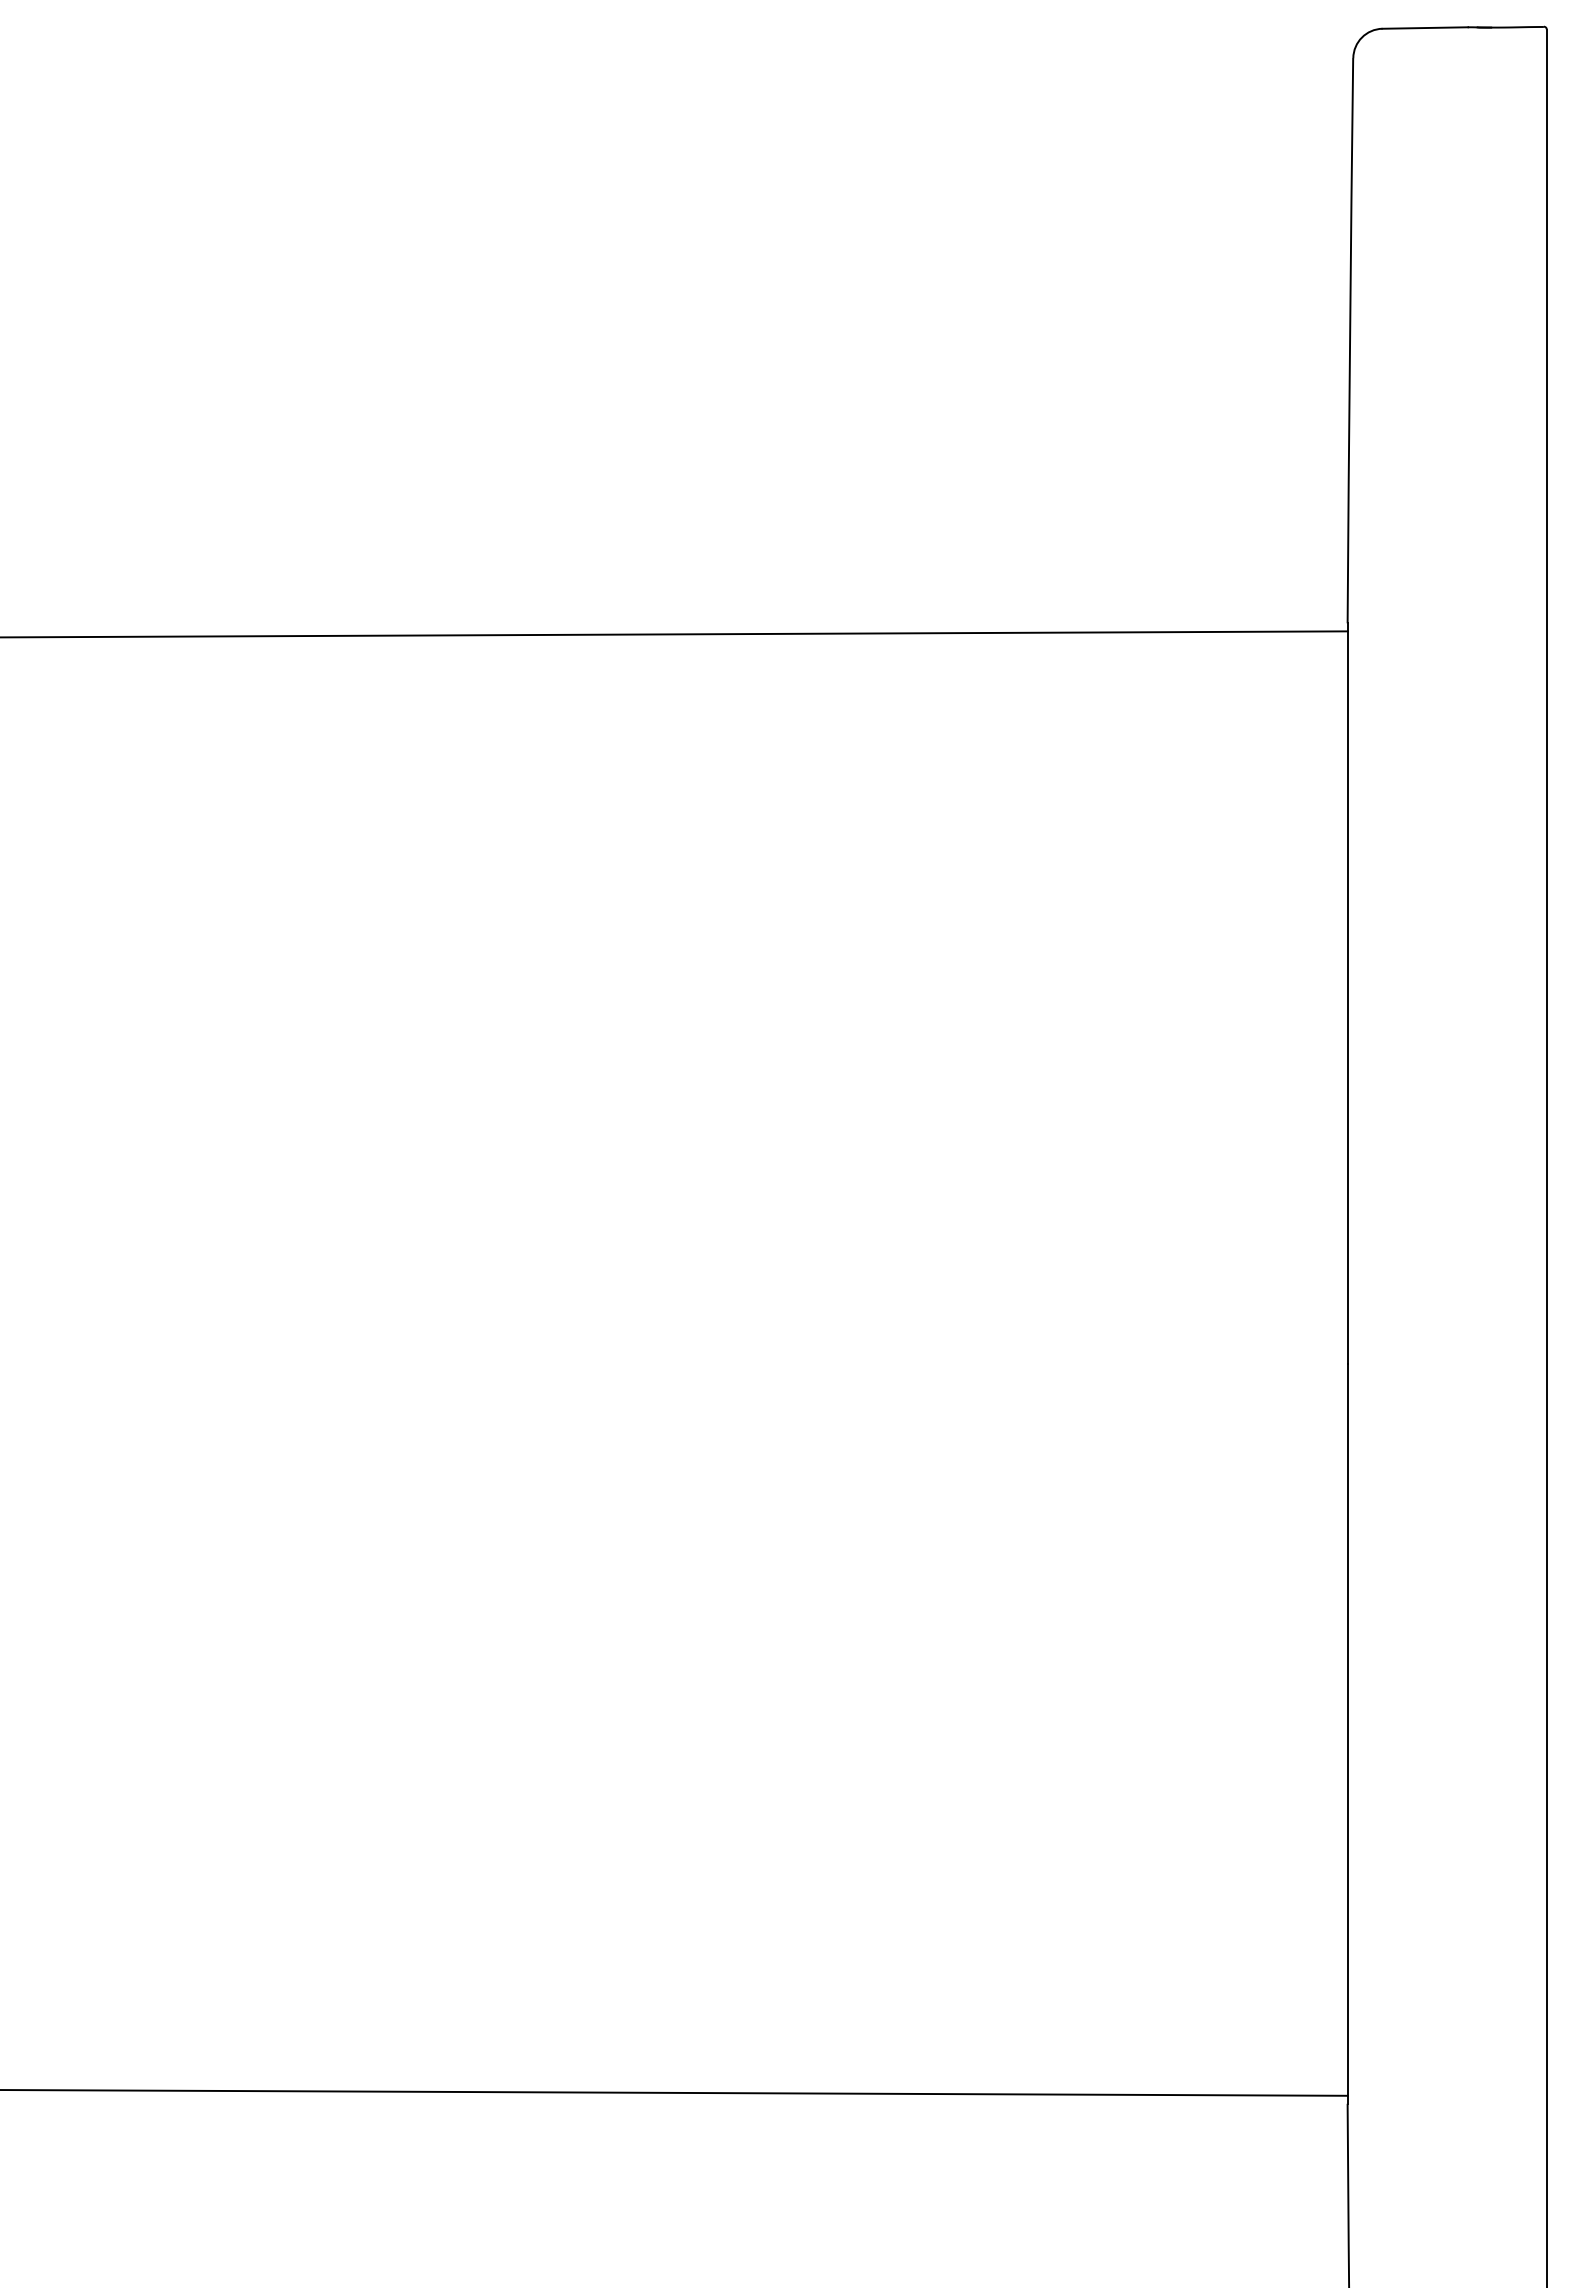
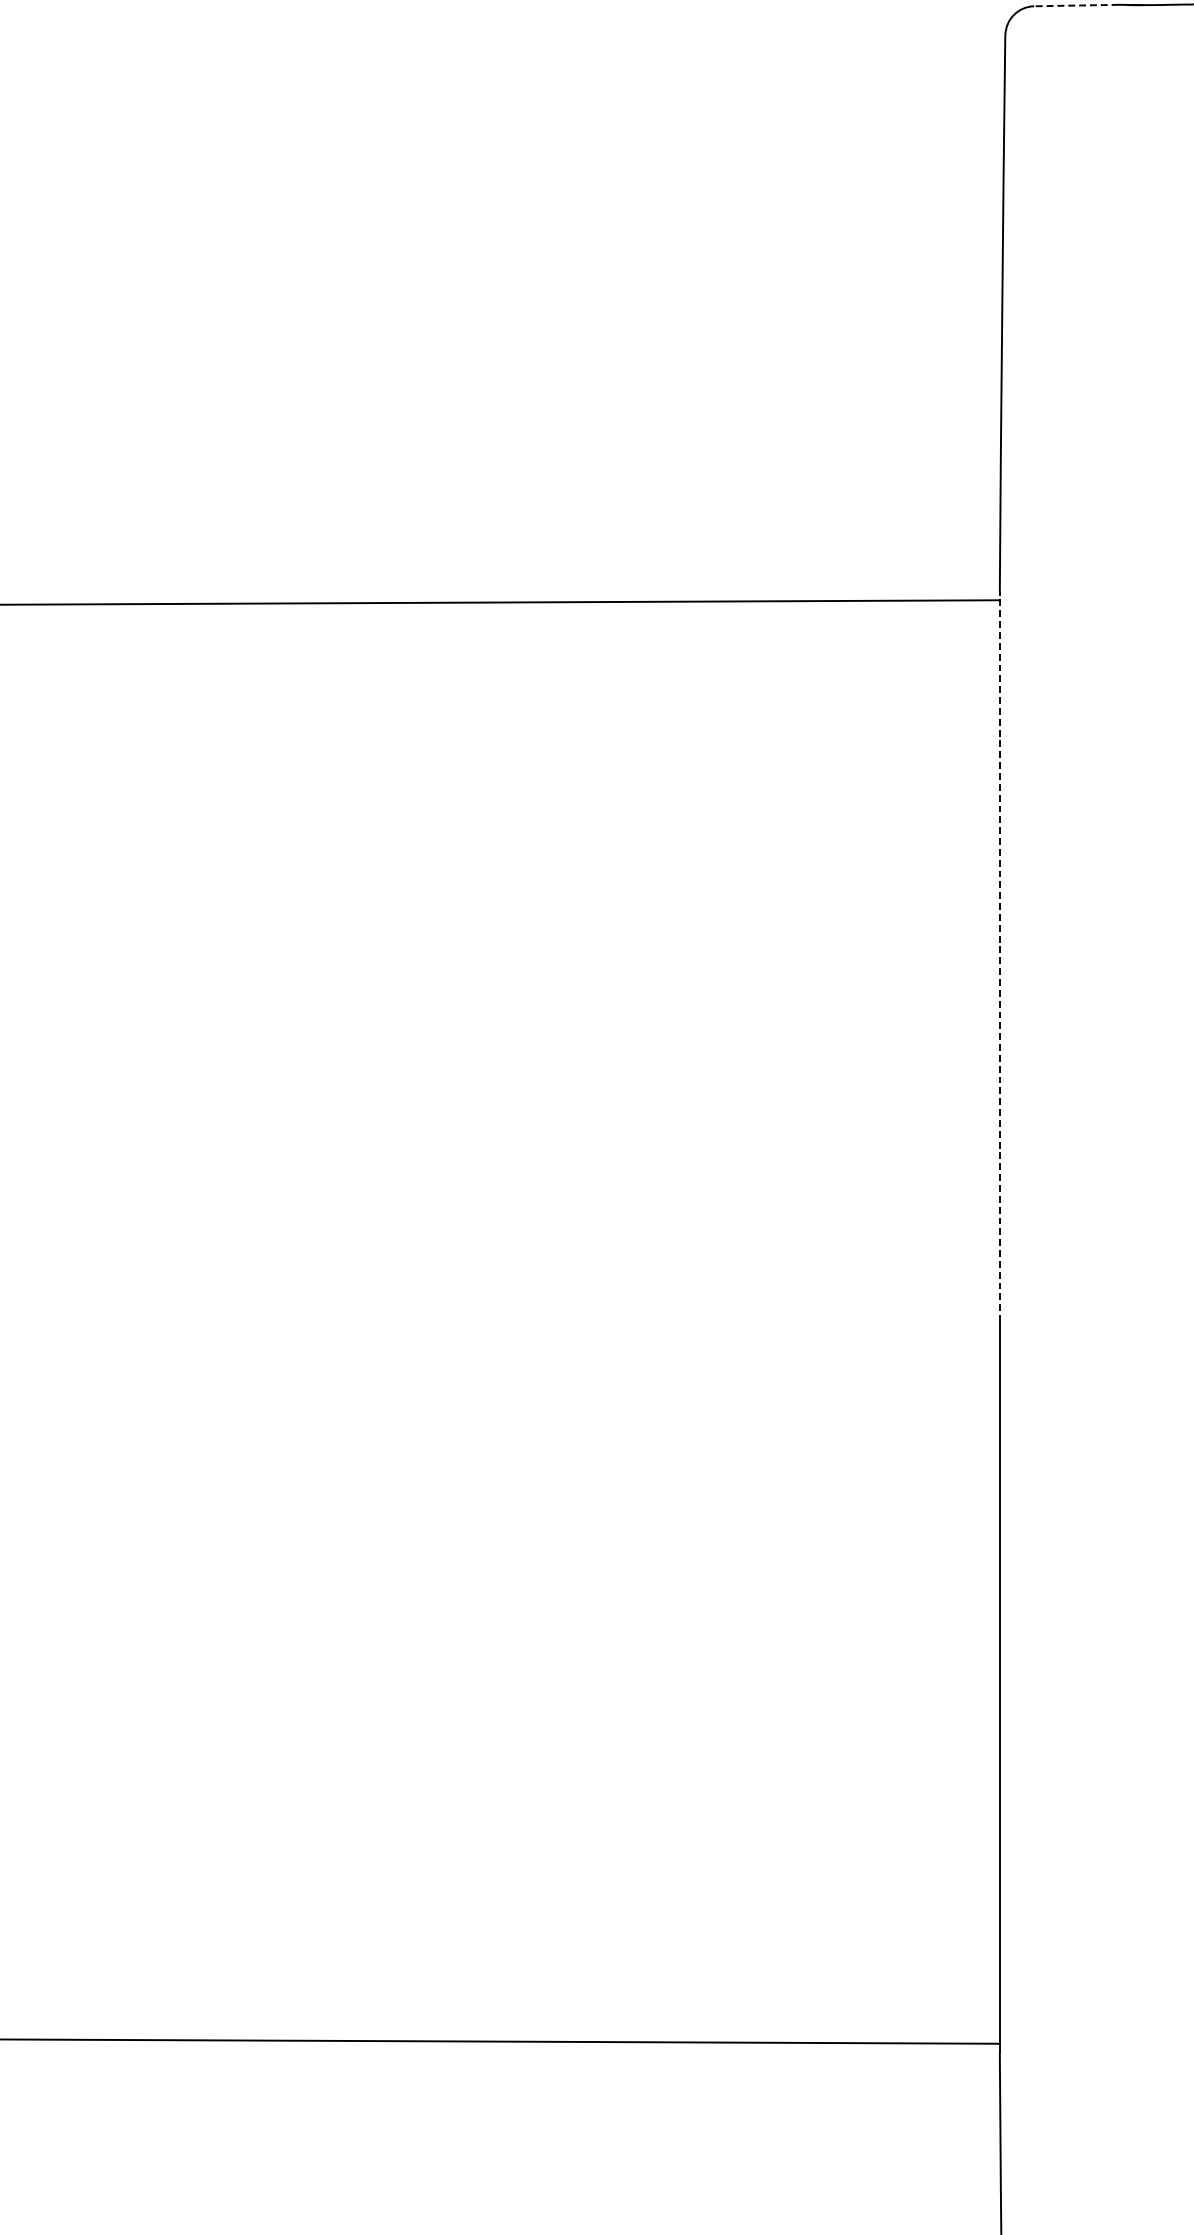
line: (1425, 28) -> (1076, 6), solid -> dashed
line: (1347, 992) -> (999, 956), solid -> dashed

